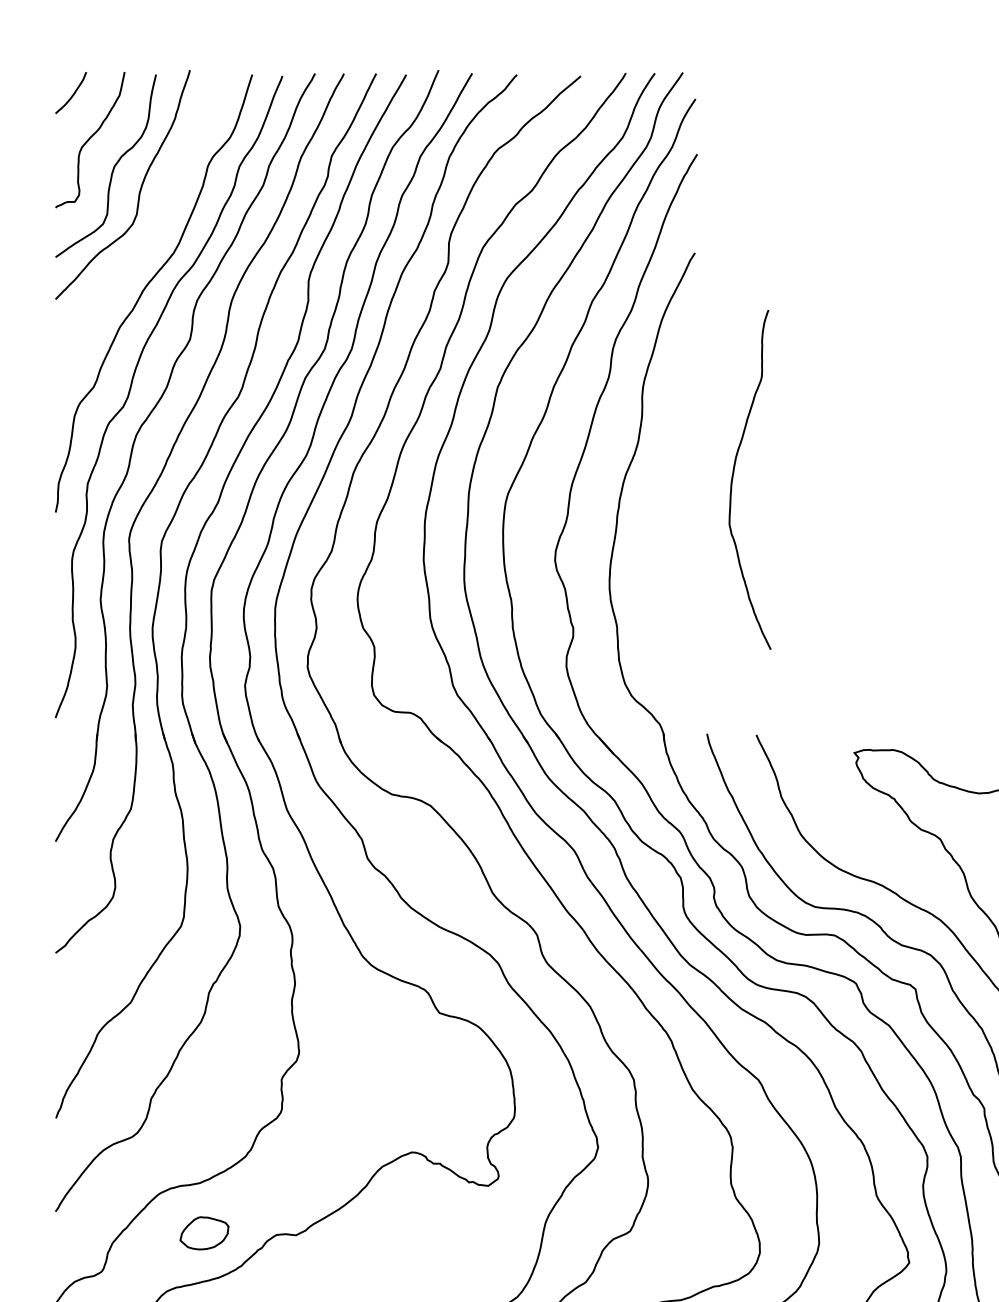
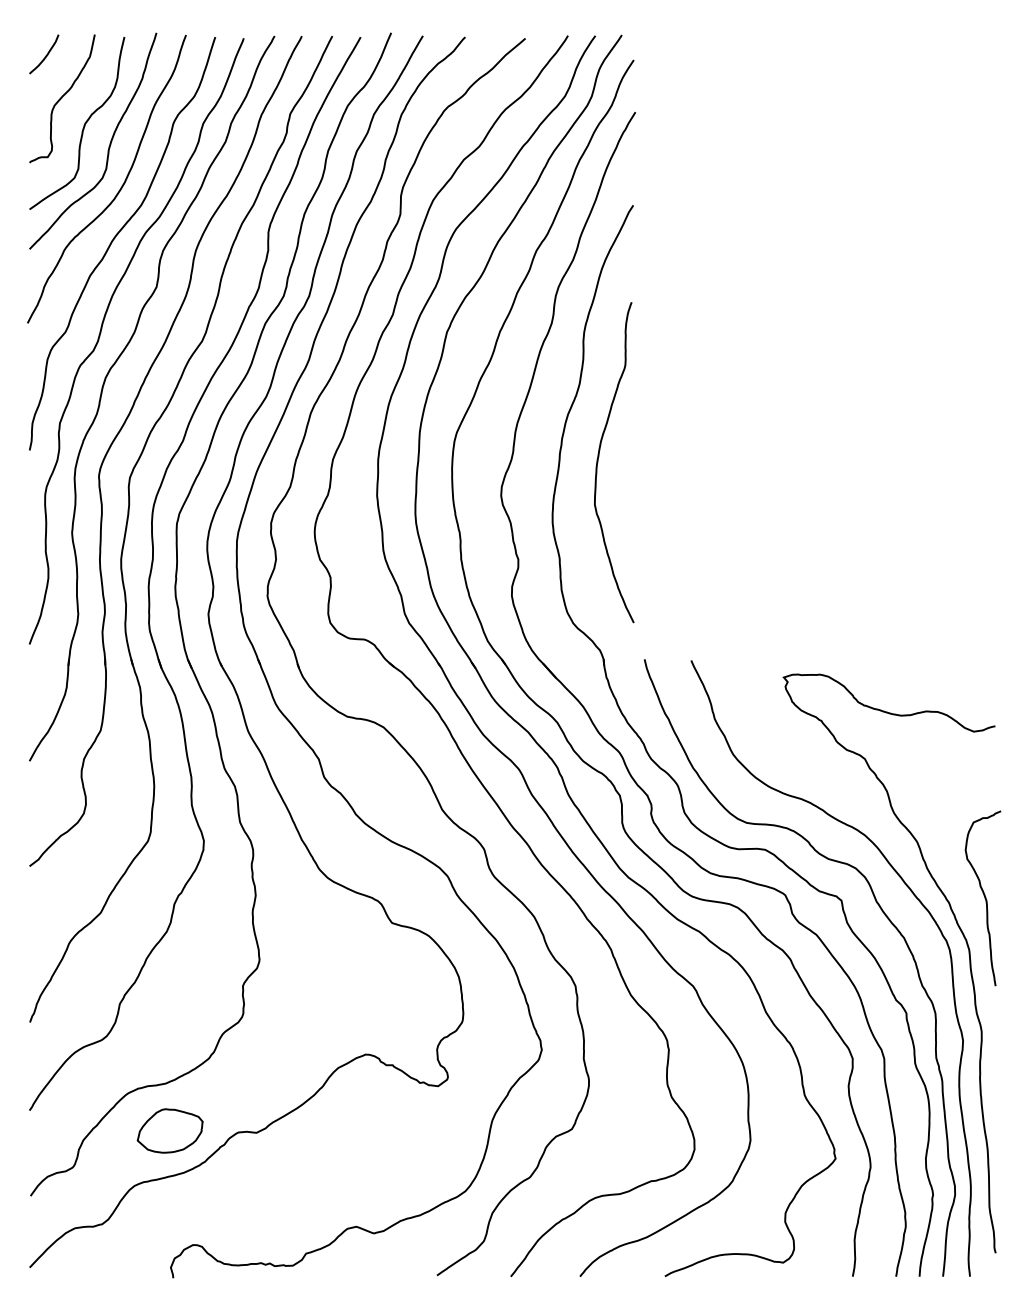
curve: (152, 231) -> (121, 185), added
curve: (734, 474) -> (599, 457), moved
part: (203, 1232) -> (169, 1130), size x1.43

